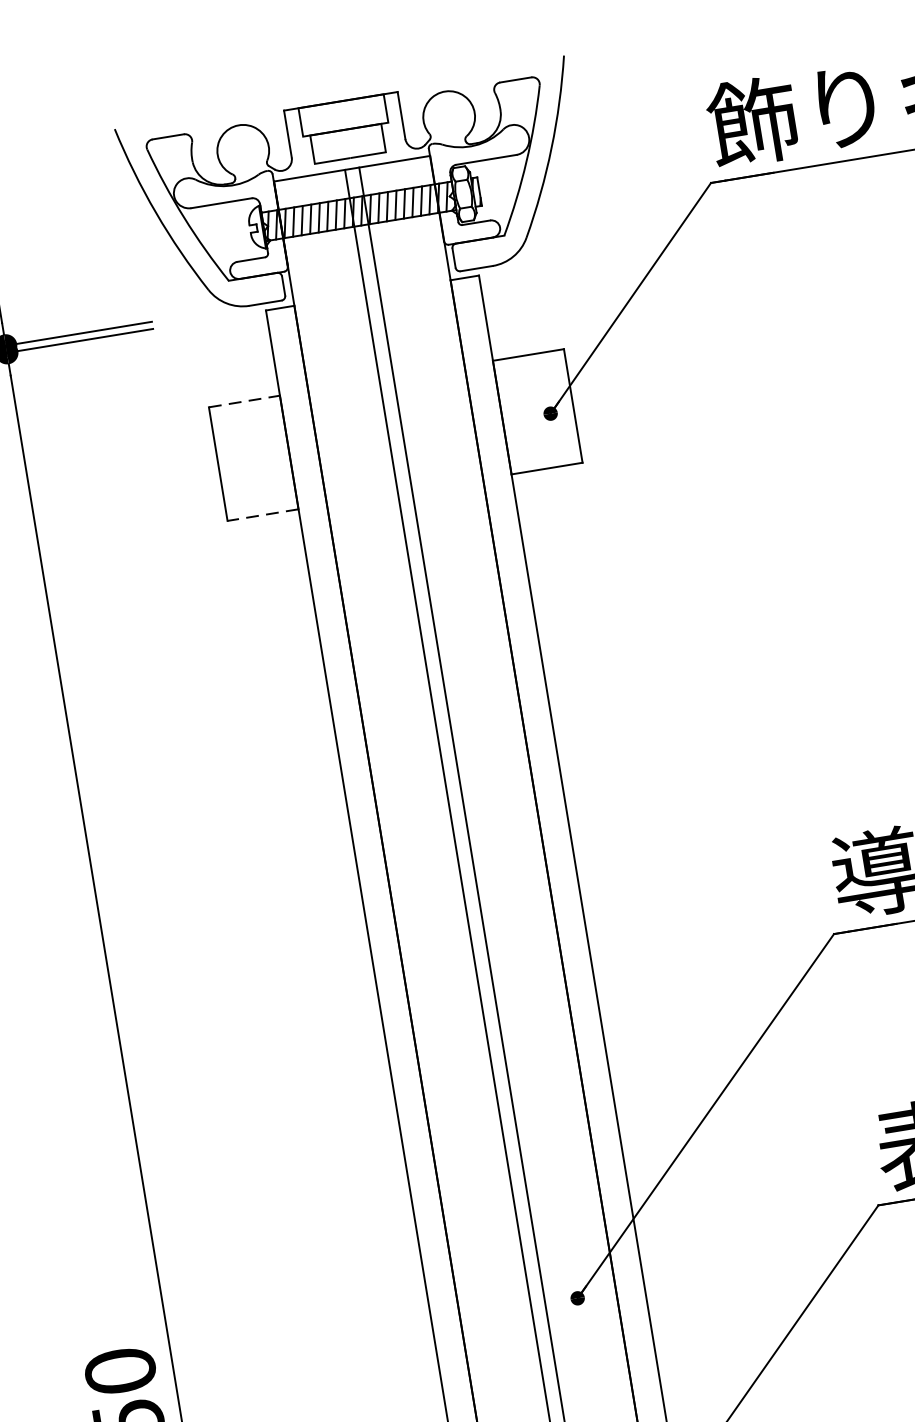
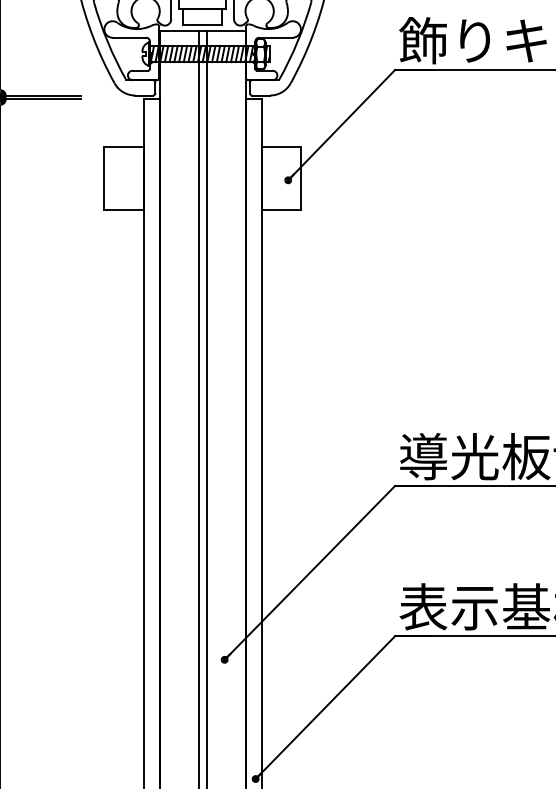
line: (245, 401) -> (124, 146), dashed -> solid
line: (263, 514) -> (124, 209), dashed -> solid

